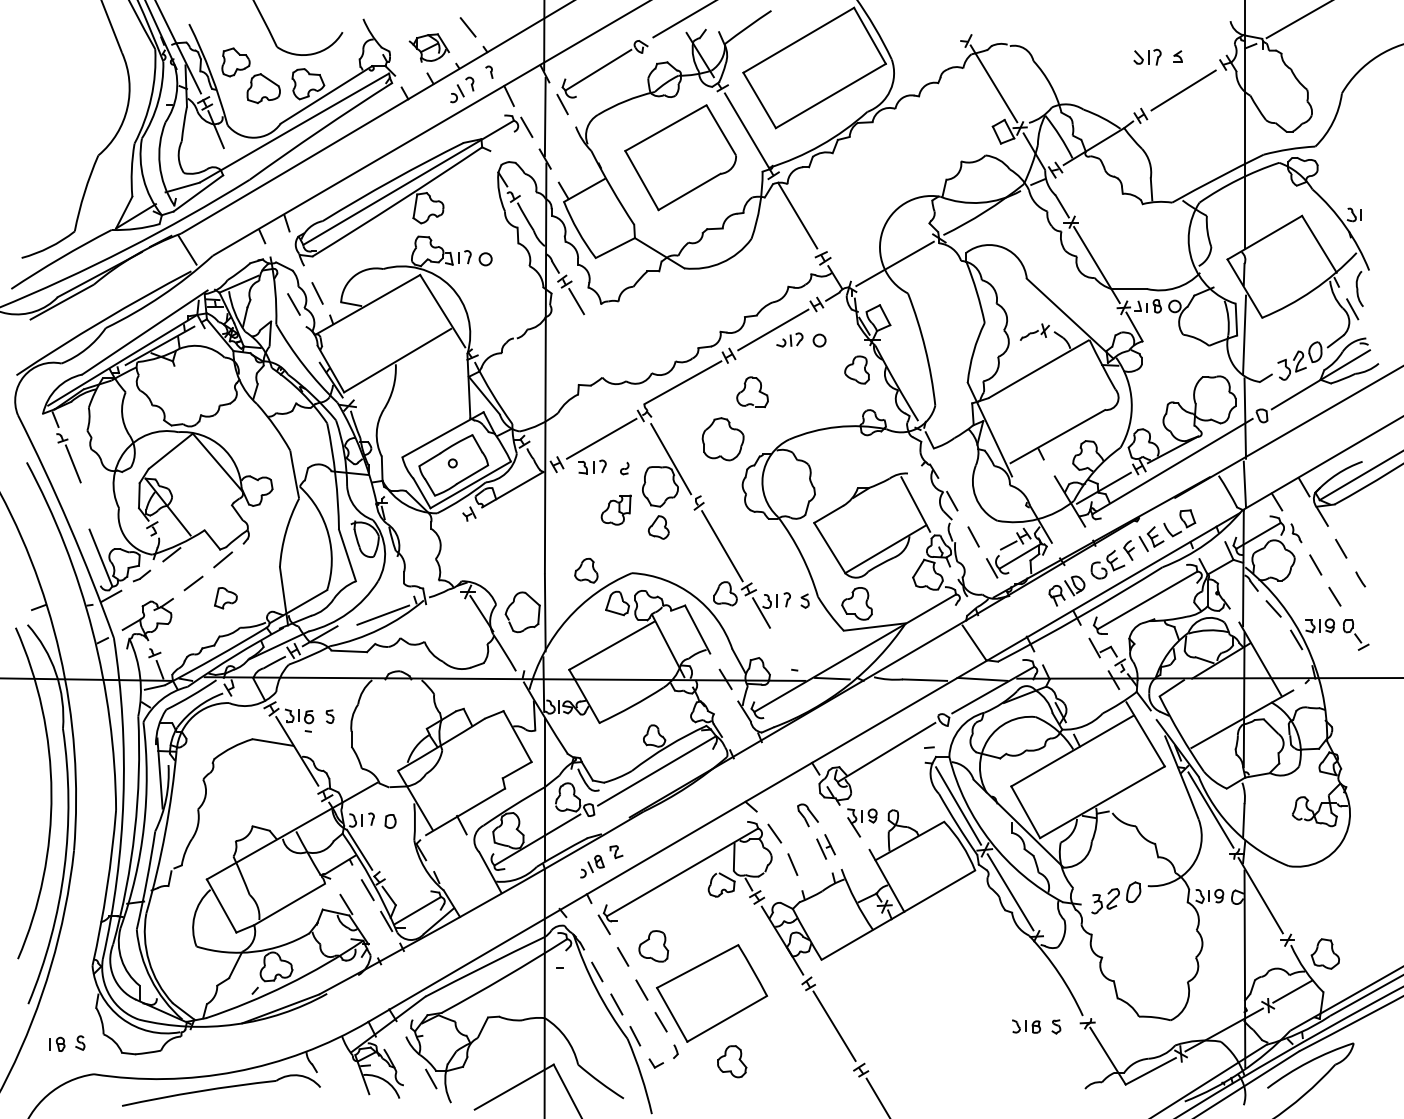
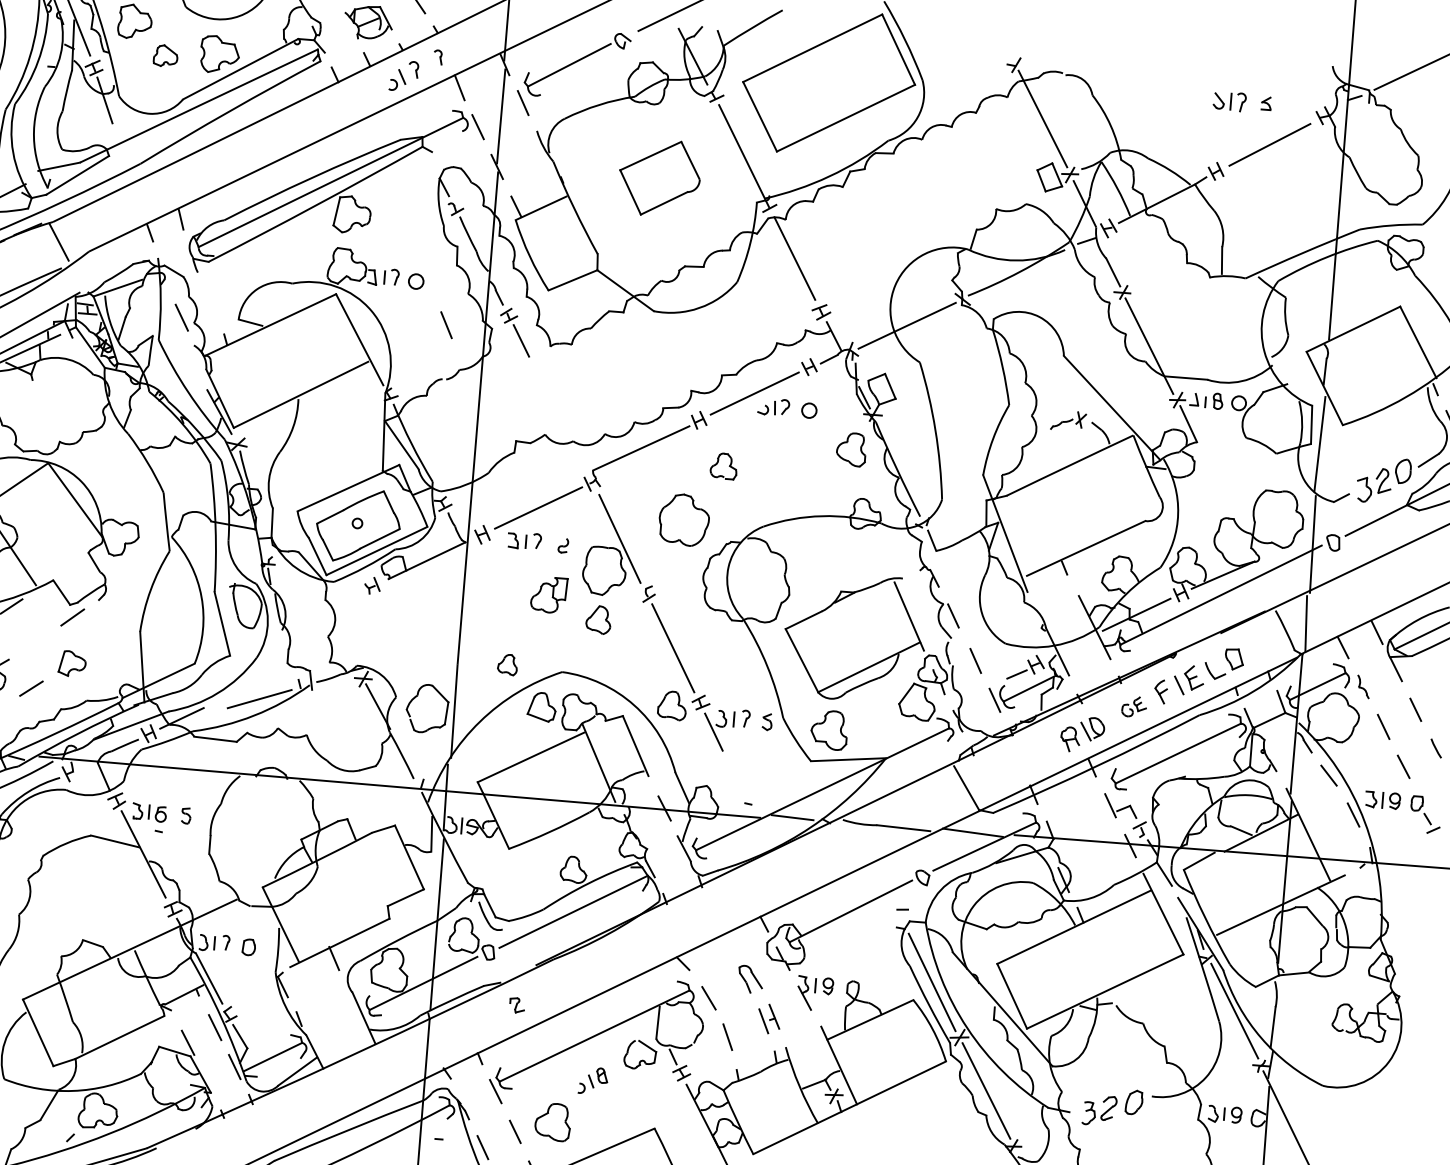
part: (263, 88) -> (165, 55), size x0.6
part: (680, 157) -> (659, 177), size x0.6
line: (317, 293) -> (446, 325), moved
part: (752, 391) -> (723, 465), size x0.7
part: (1107, 564) -> (1133, 706), size x0.6
part: (586, 570) -> (507, 664), size x0.7
line: (193, 583) -> (31, 688), moved
part: (592, 866) -> (593, 1080), moved

